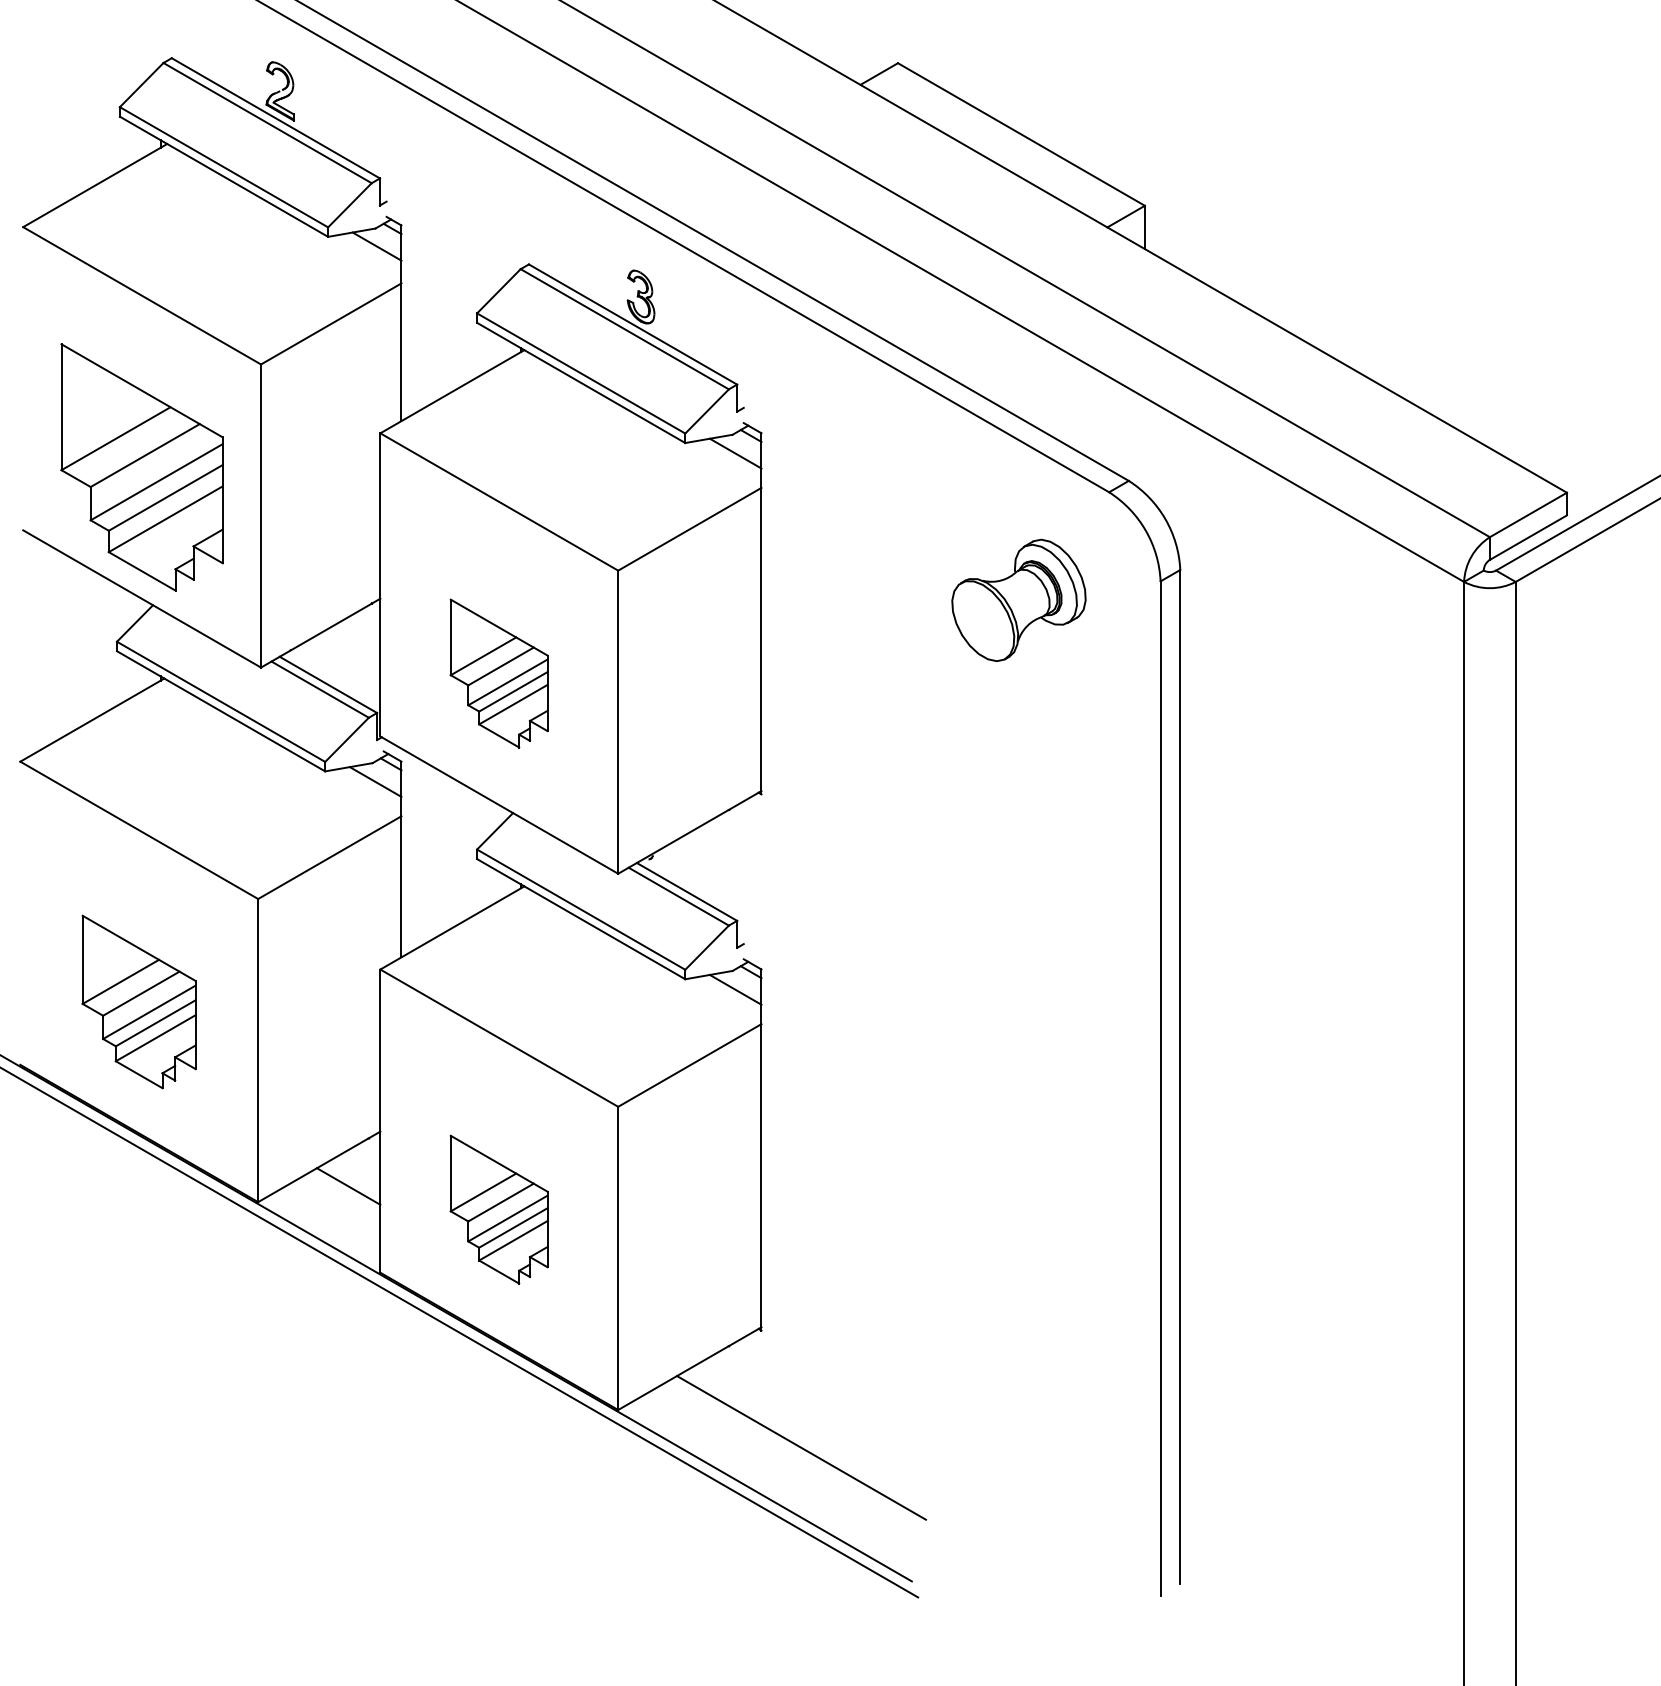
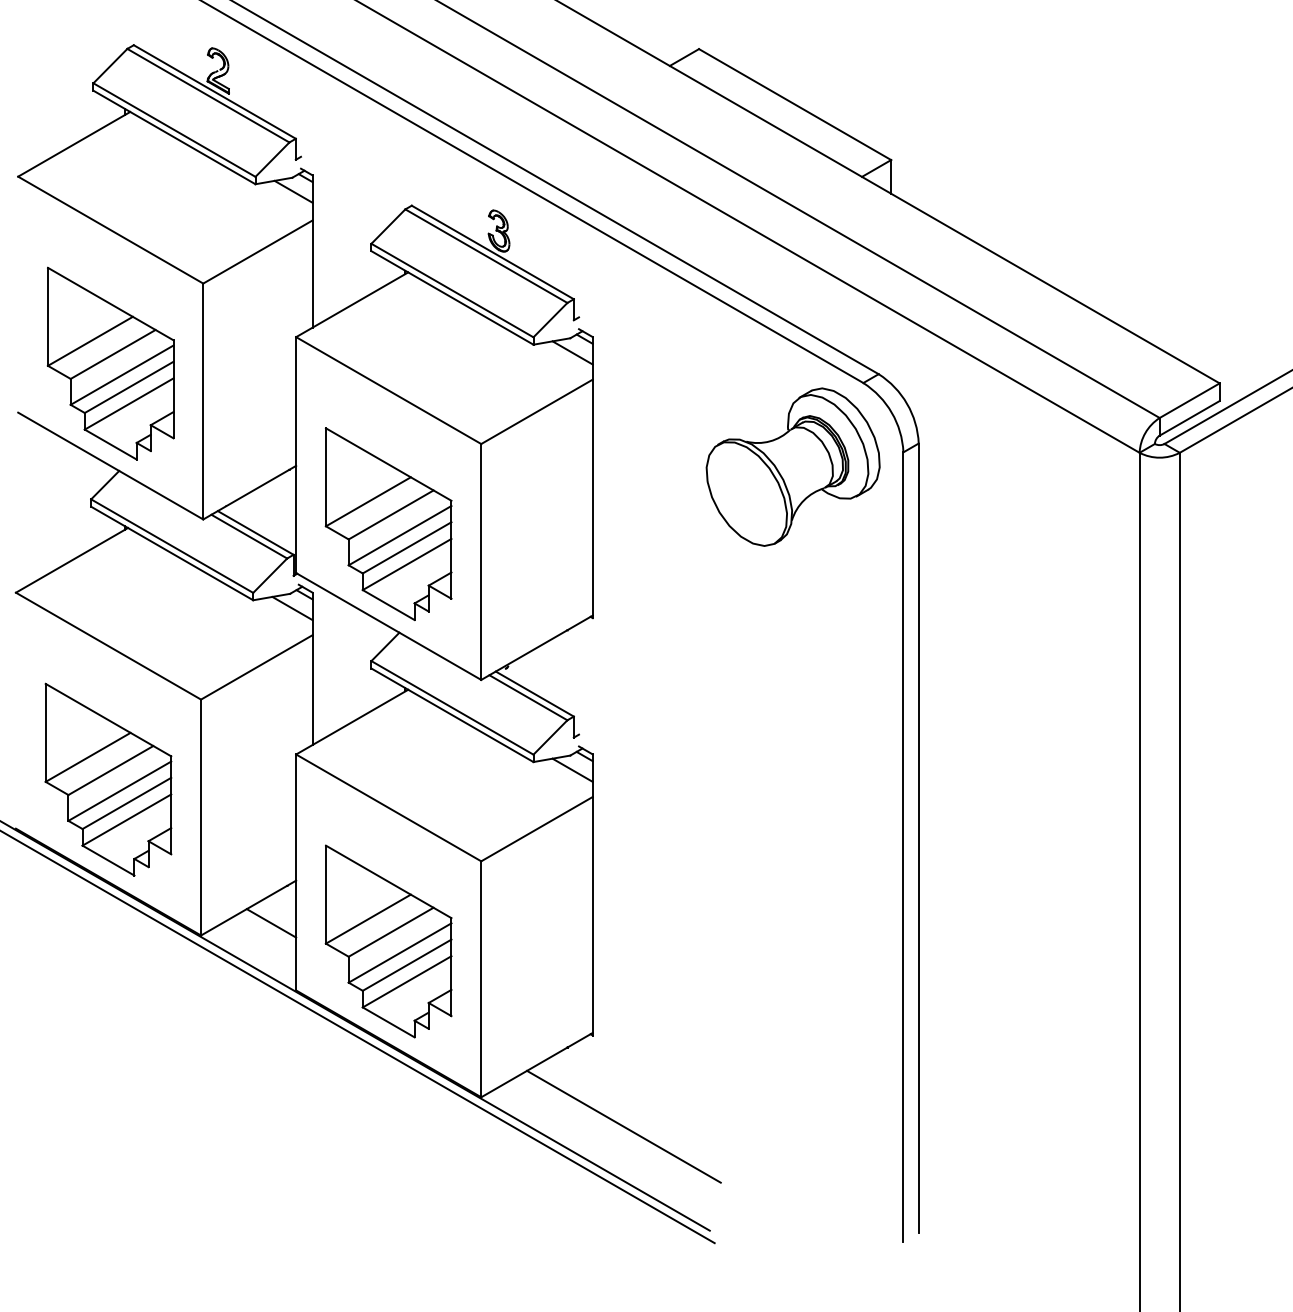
part: (1018, 600) -> (792, 467), size x1.67
part: (498, 673) -> (388, 524), size x1.67
part: (138, 1001) -> (107, 779), size x1.43
part: (498, 1209) -> (388, 941), size x1.67

